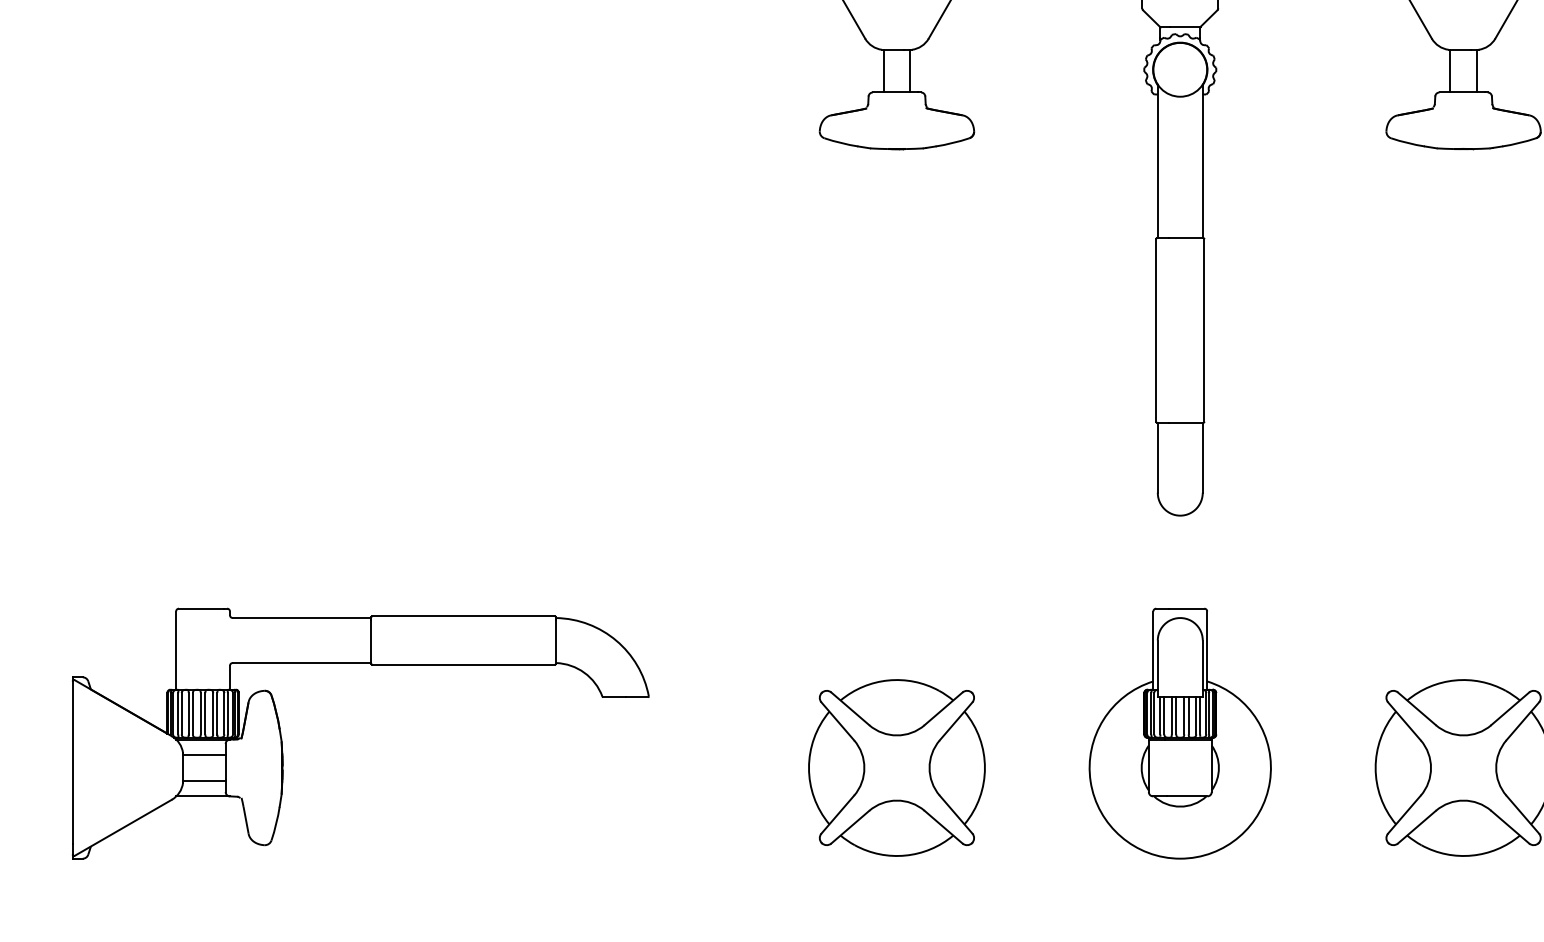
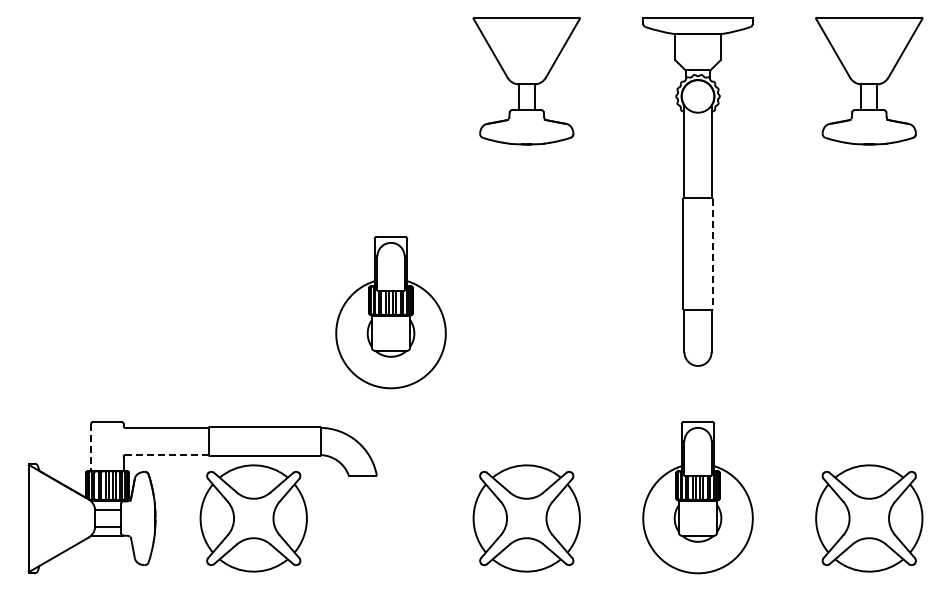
line: (1204, 331) -> (712, 254), solid -> dashed
part: (671, 427) -> (390, 312), added
line: (176, 650) -> (91, 447), solid -> dashed
line: (302, 663) -> (167, 455), solid -> dashed
part: (444, 767) -> (253, 518), added

